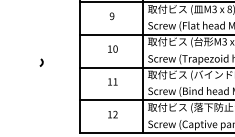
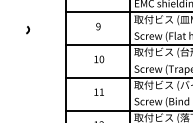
curve: (41, 62) -> (27, 29), moved

